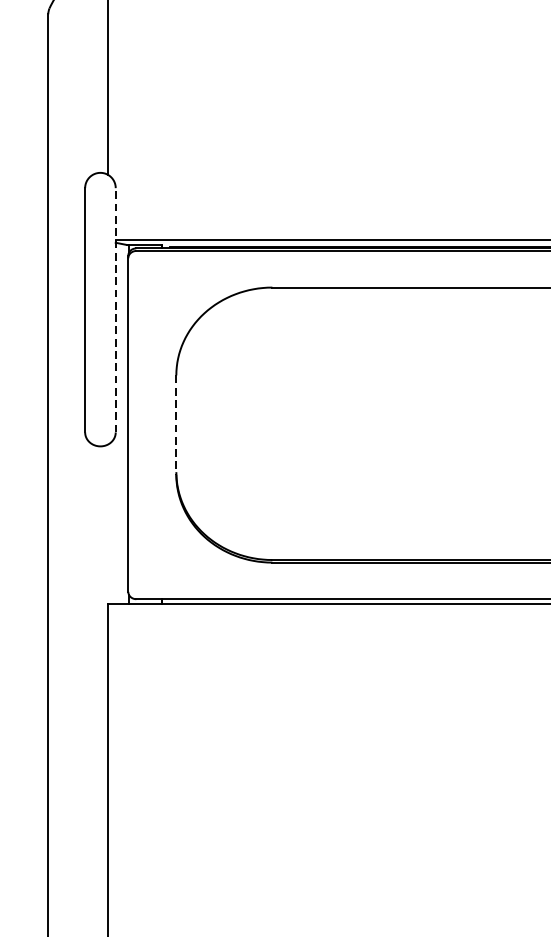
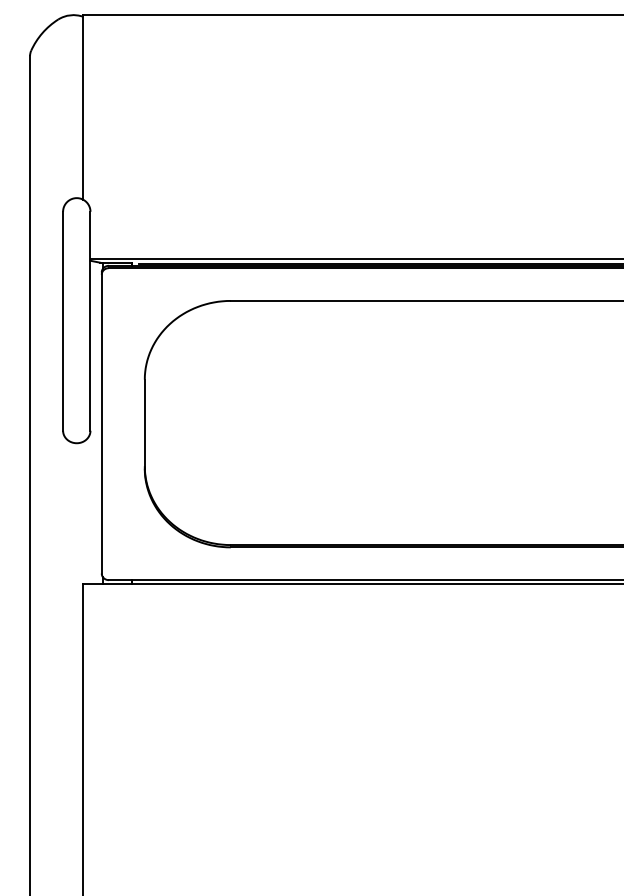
line: (115, 309) -> (90, 320), dashed -> solid
line: (176, 425) -> (144, 424), dashed -> solid

